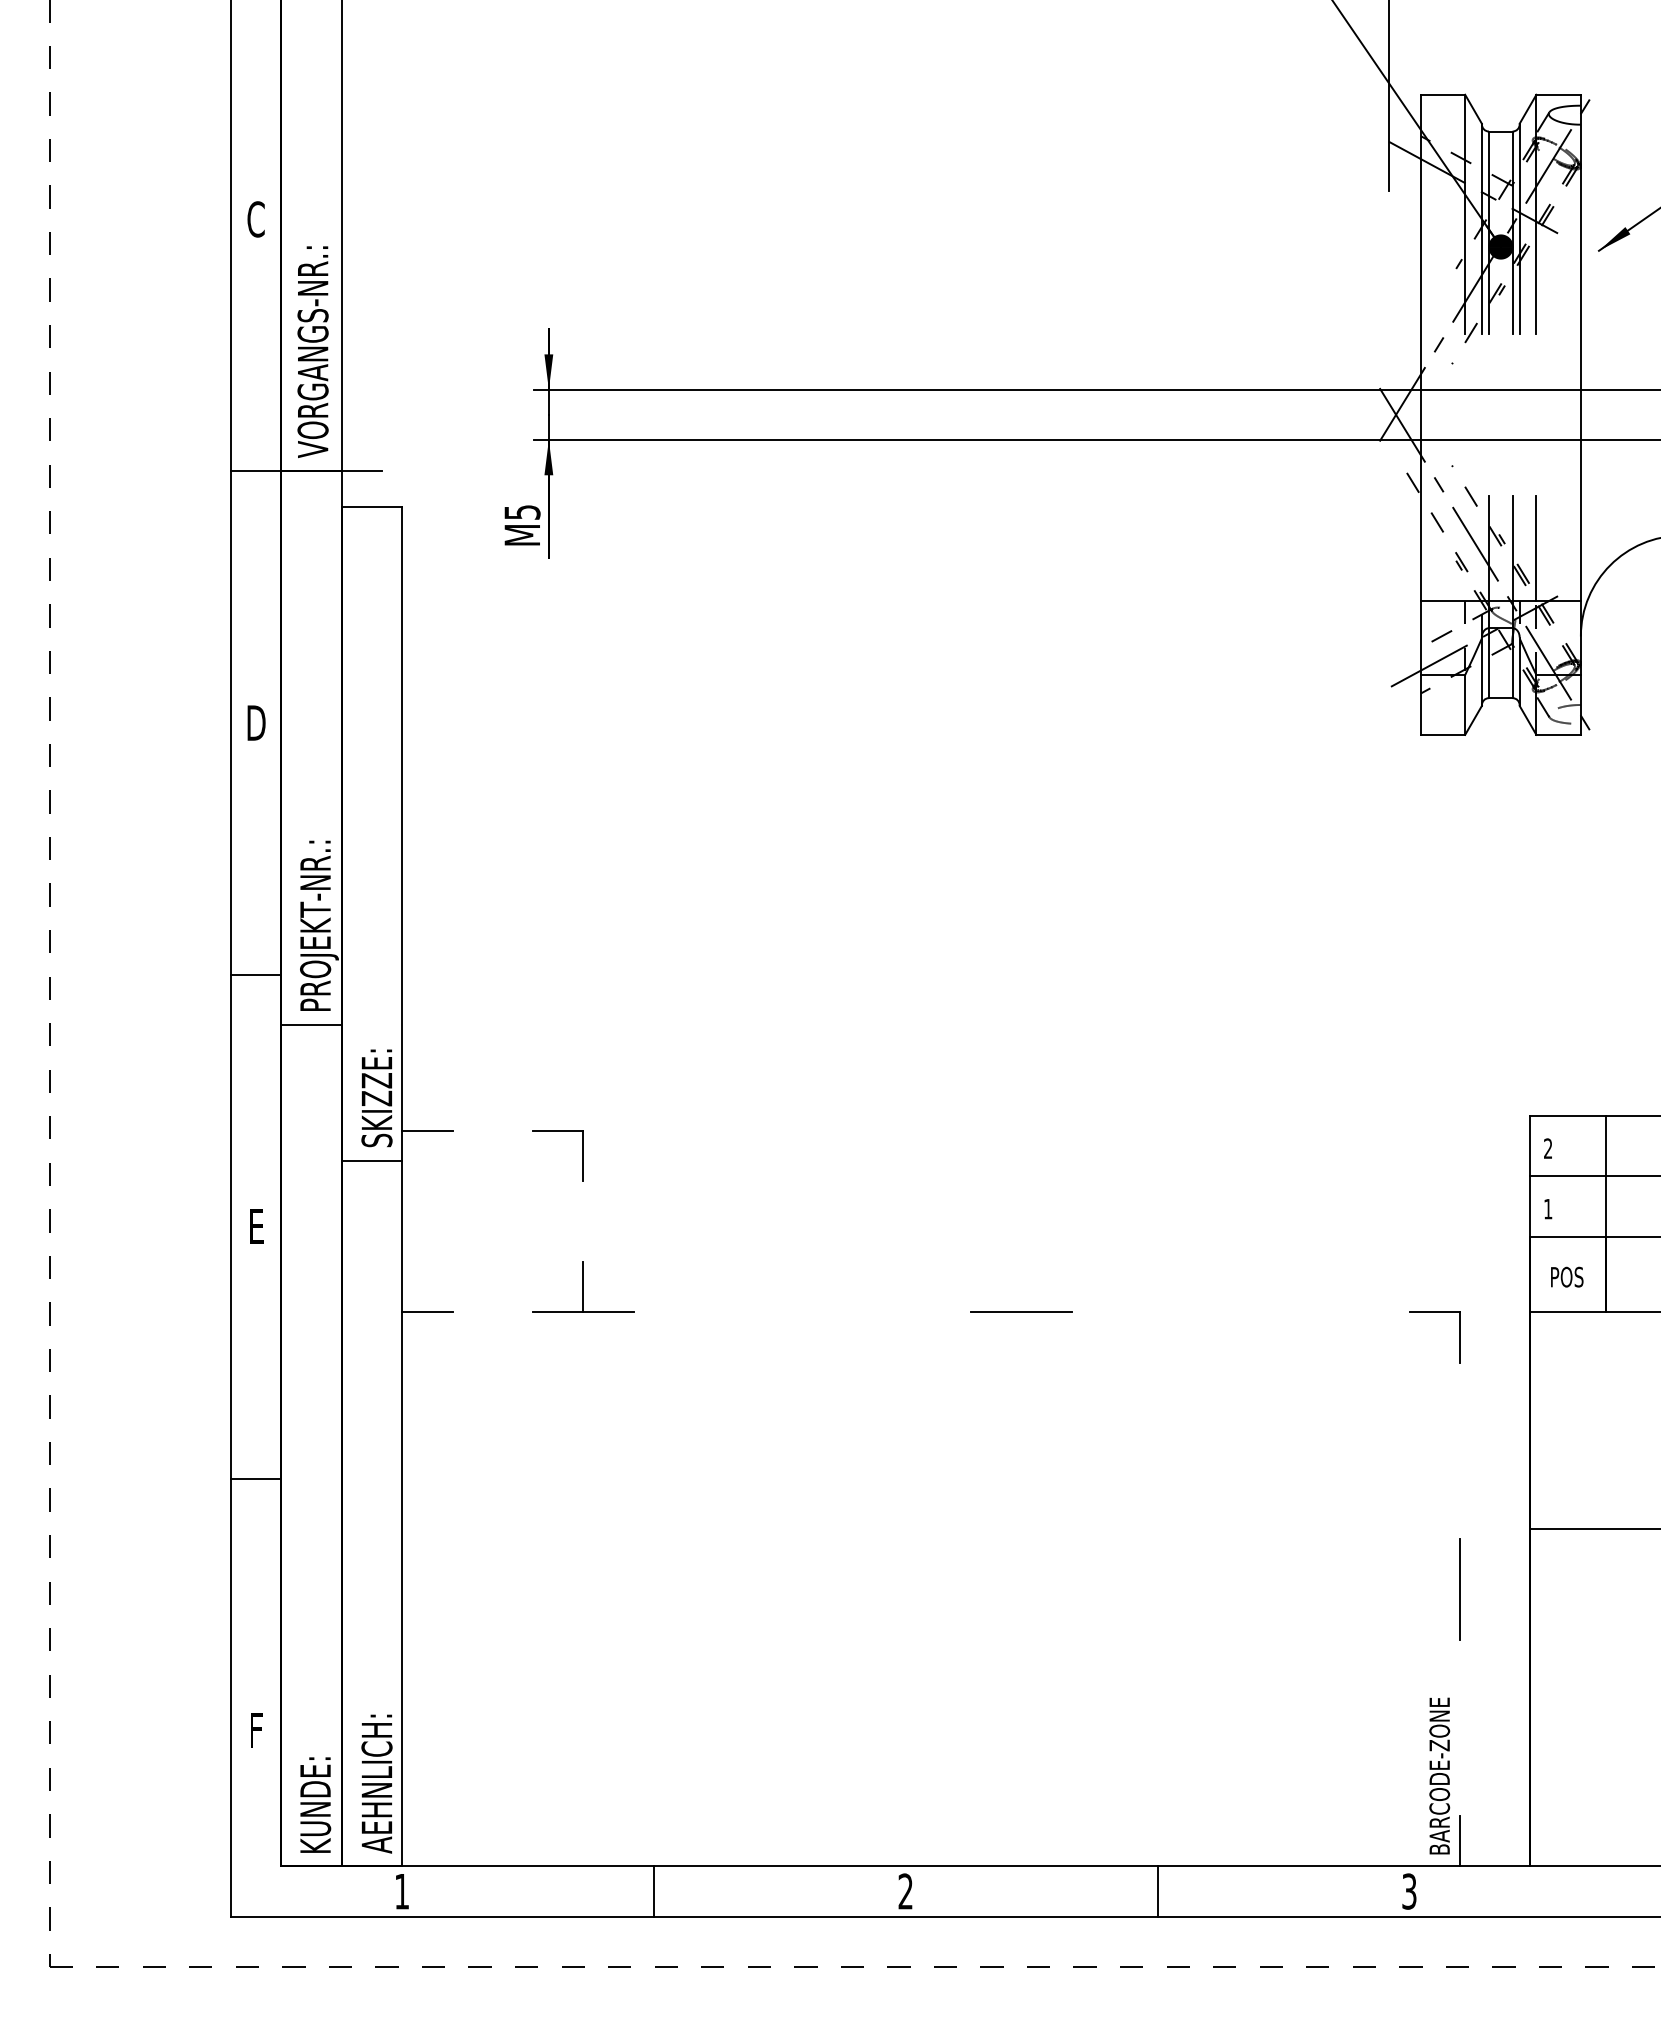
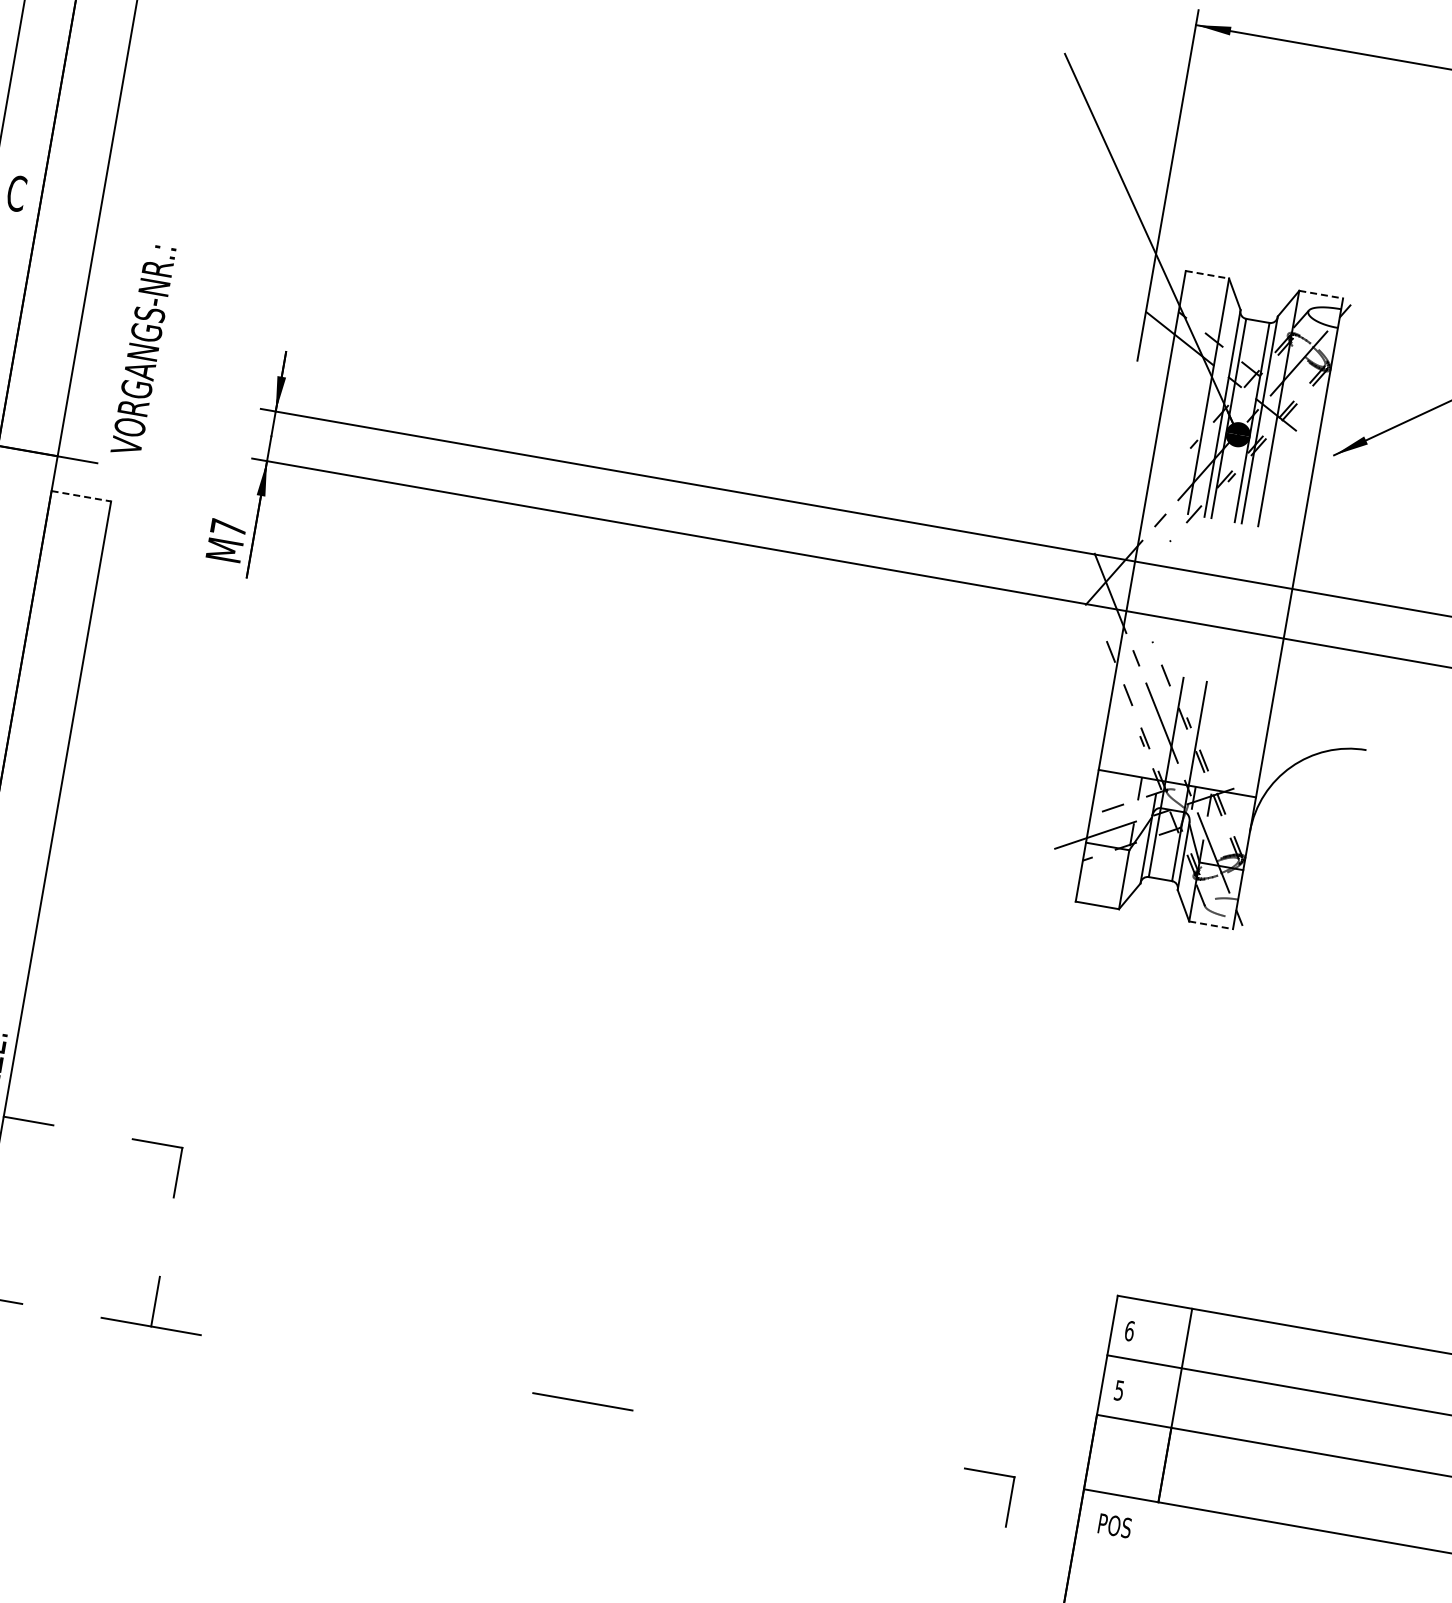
line: (1443, 94) -> (1207, 274), solid -> dashed
line: (1559, 94) -> (1322, 294), solid -> dashed
text: (312, 351) -> (143, 349), moved
line: (372, 506) -> (81, 496), solid -> dashed
text: (522, 512) -> (228, 528), M5 -> M7
line: (1536, 548) -> (1221, 737), removed
line: (1559, 734) -> (1212, 925), solid -> dashed
text: (1548, 1148) -> (1130, 1330), 2 -> 6
text: (1548, 1209) -> (1119, 1391), 1 -> 5
text: (1567, 1276) -> (1115, 1525), moved

